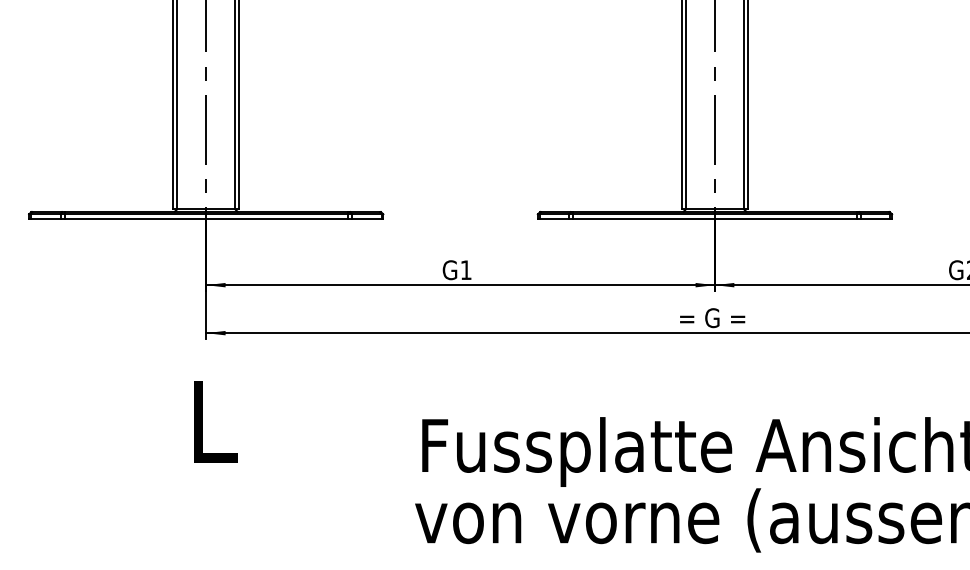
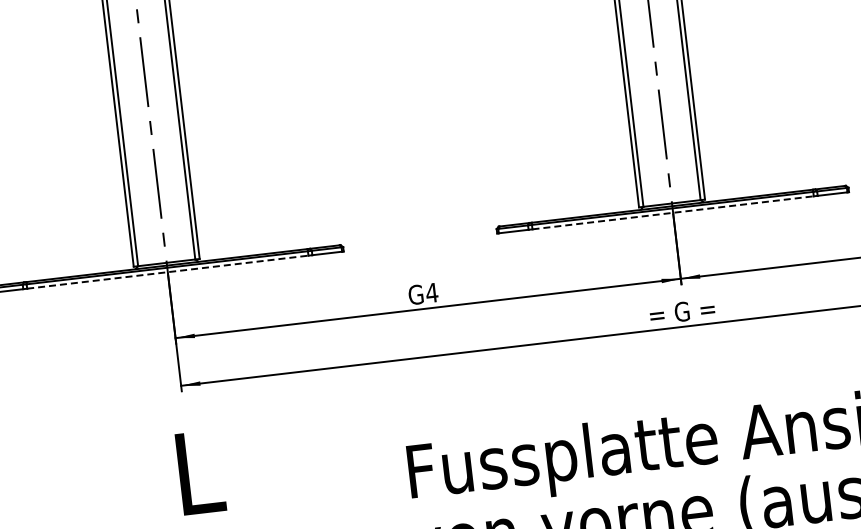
line: (206, 218) -> (168, 271), solid -> dashed
line: (714, 218) -> (672, 212), solid -> dashed
text: (466, 269) -> (432, 292), G1 -> G4

